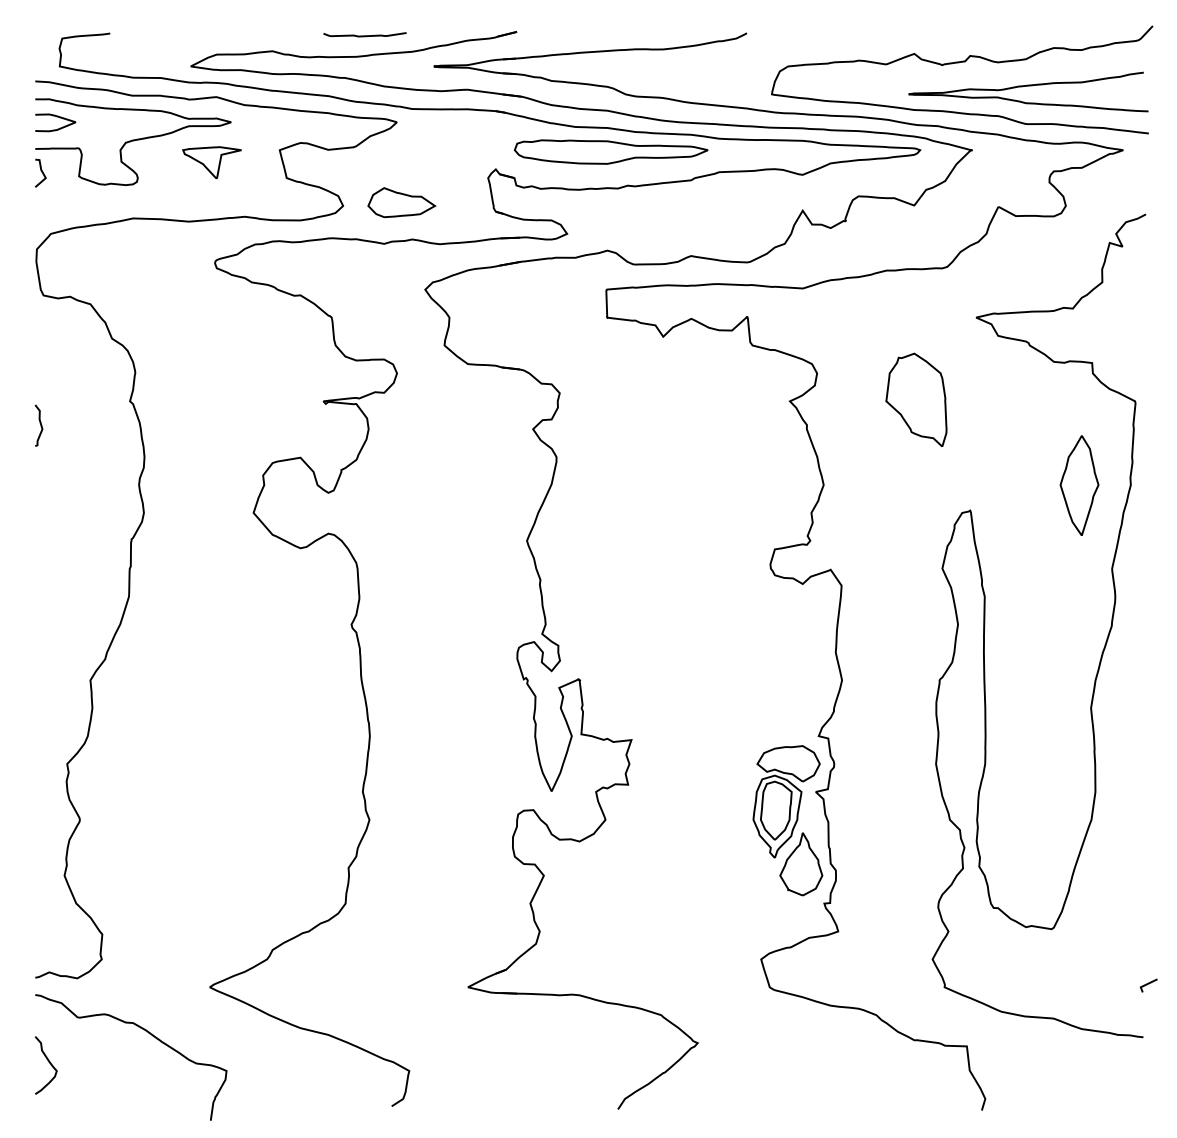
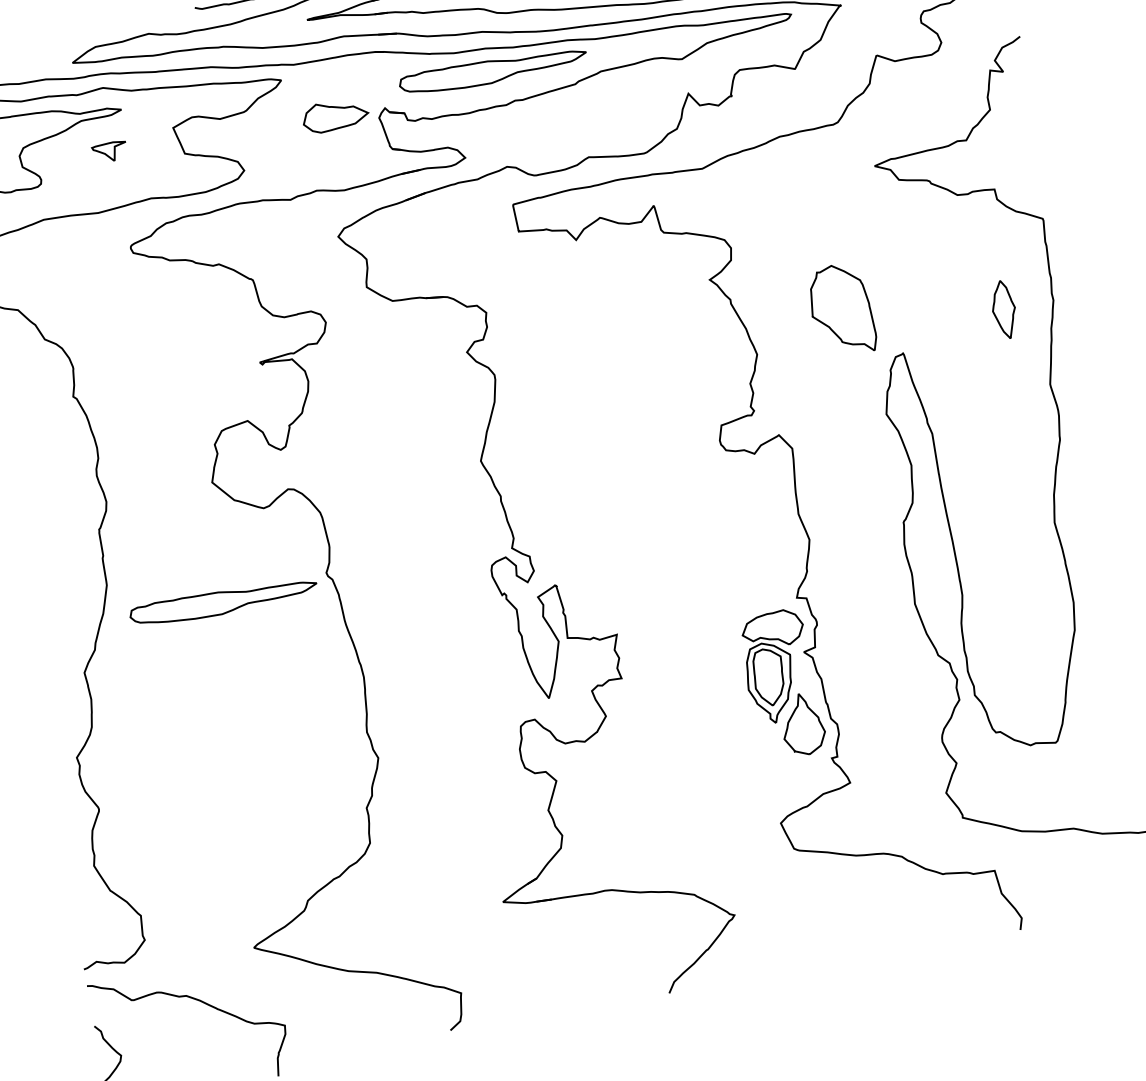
part: (211, 162) -> (109, 151), size x0.6
part: (401, 202) -> (335, 115), moved
part: (916, 399) -> (841, 309), moved
part: (1079, 485) -> (1004, 309), size x0.6
part: (243, 634) -> (223, 601), added

